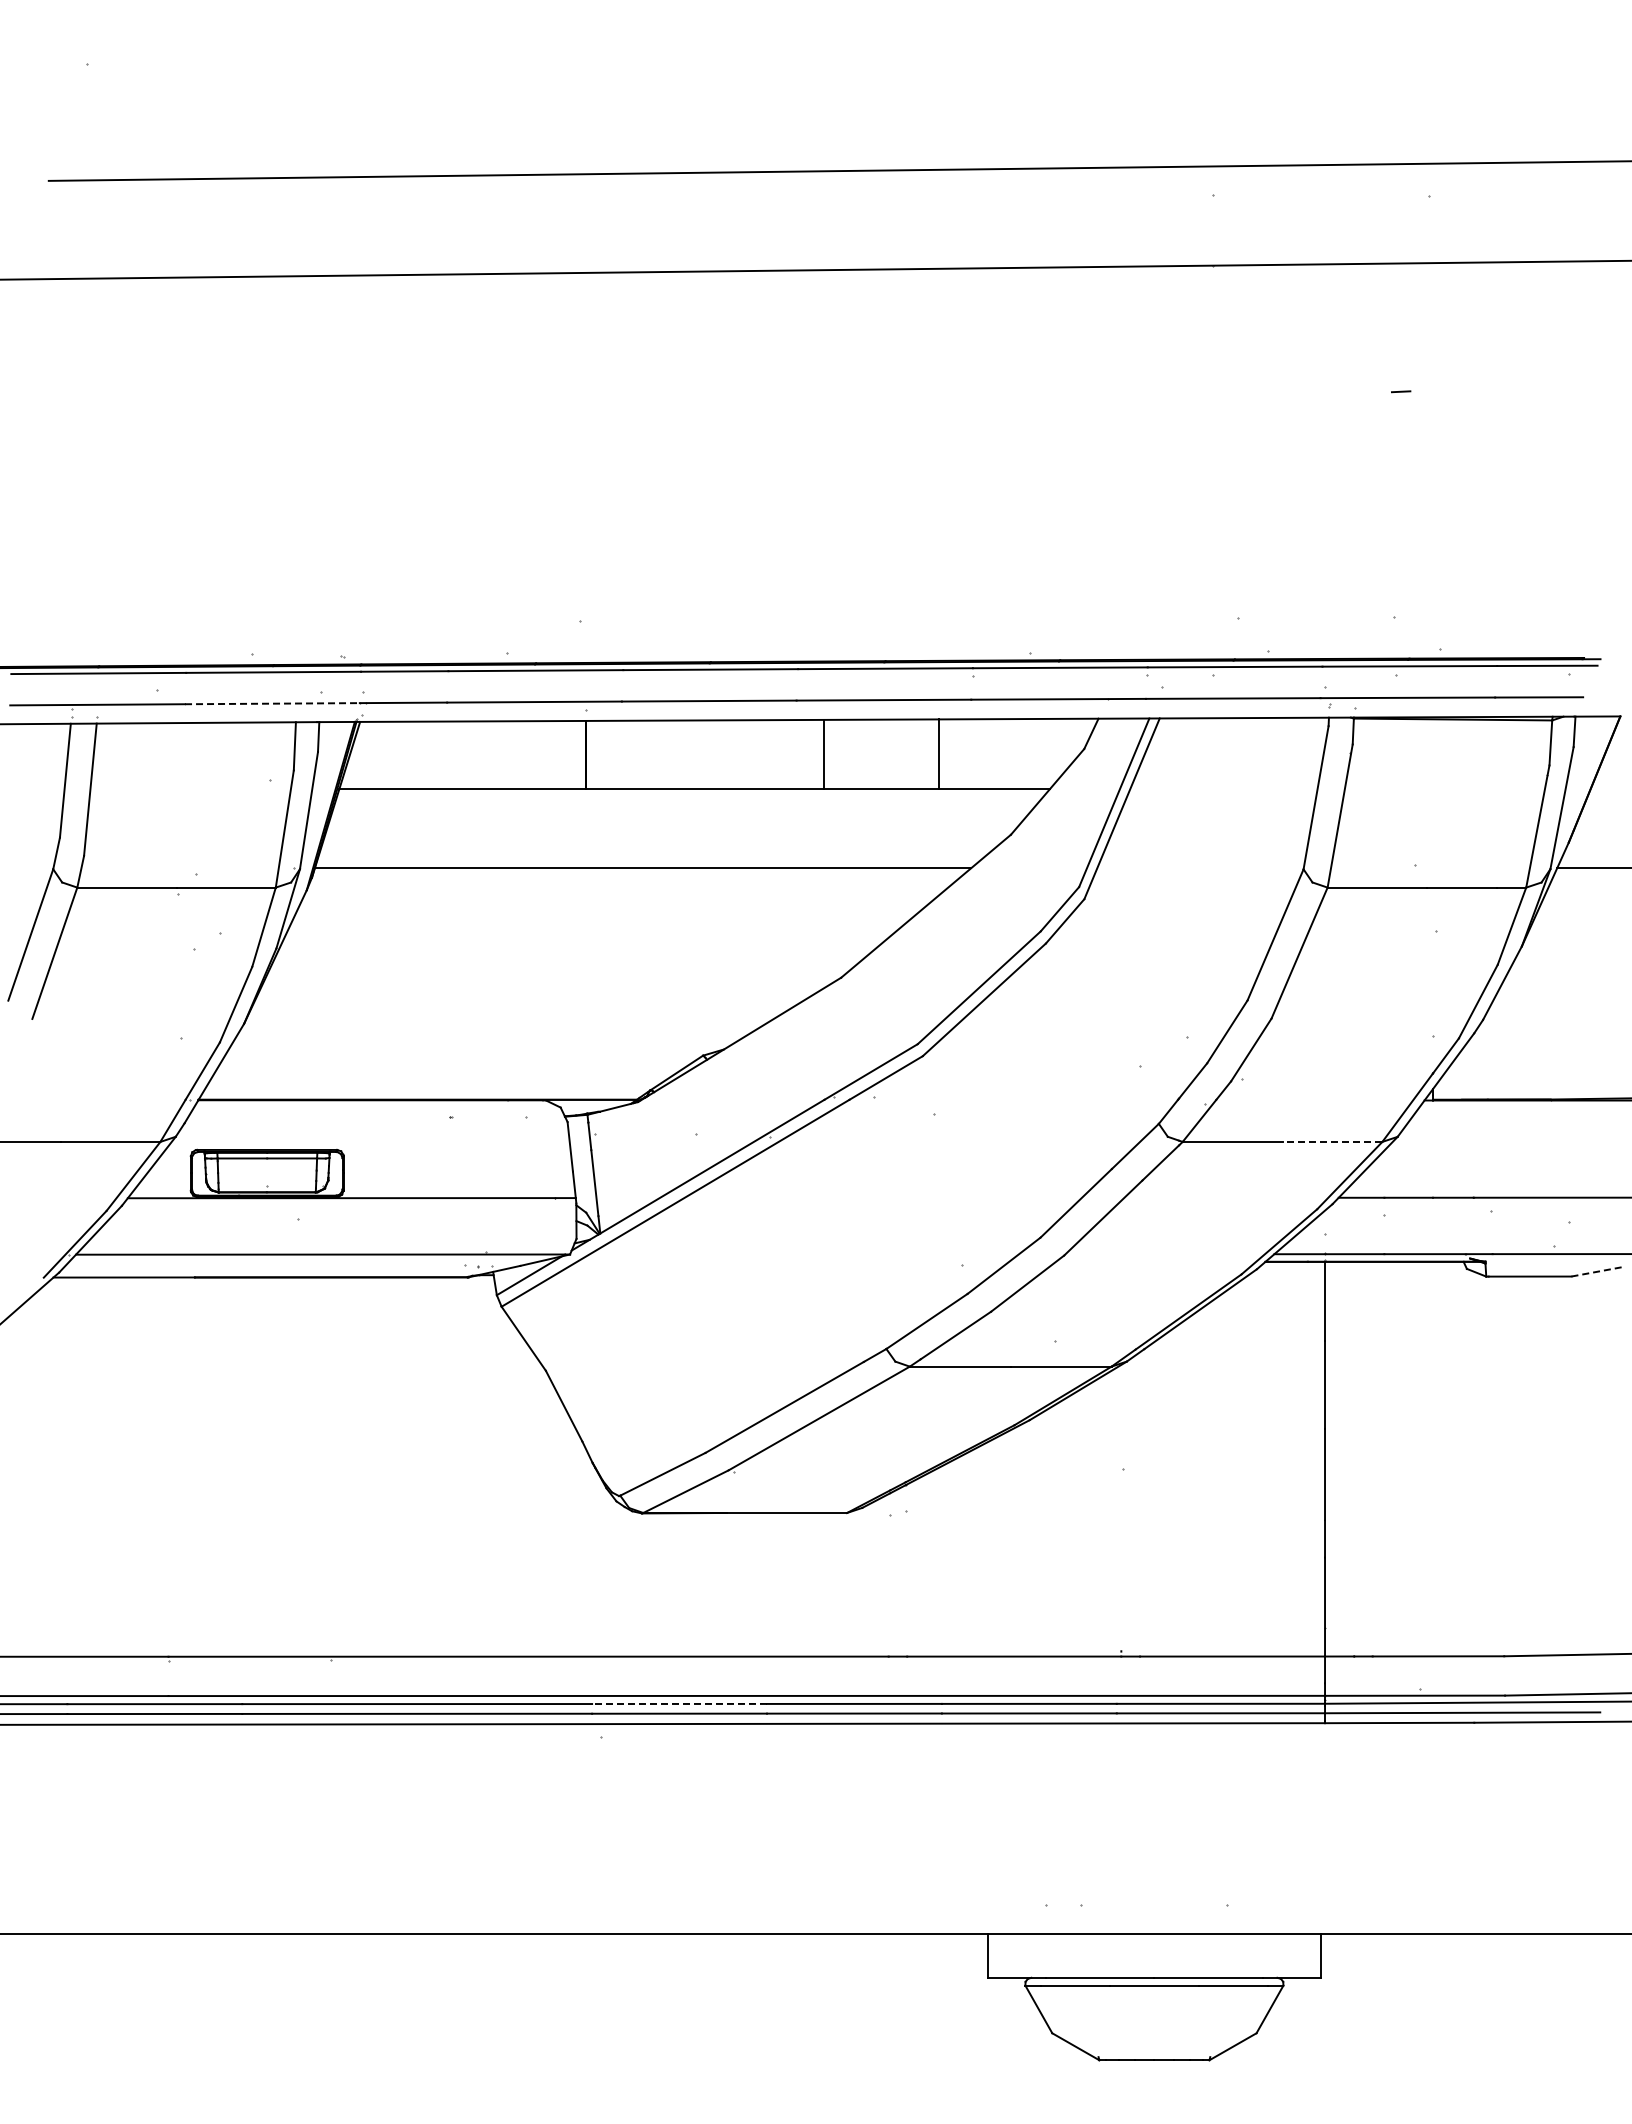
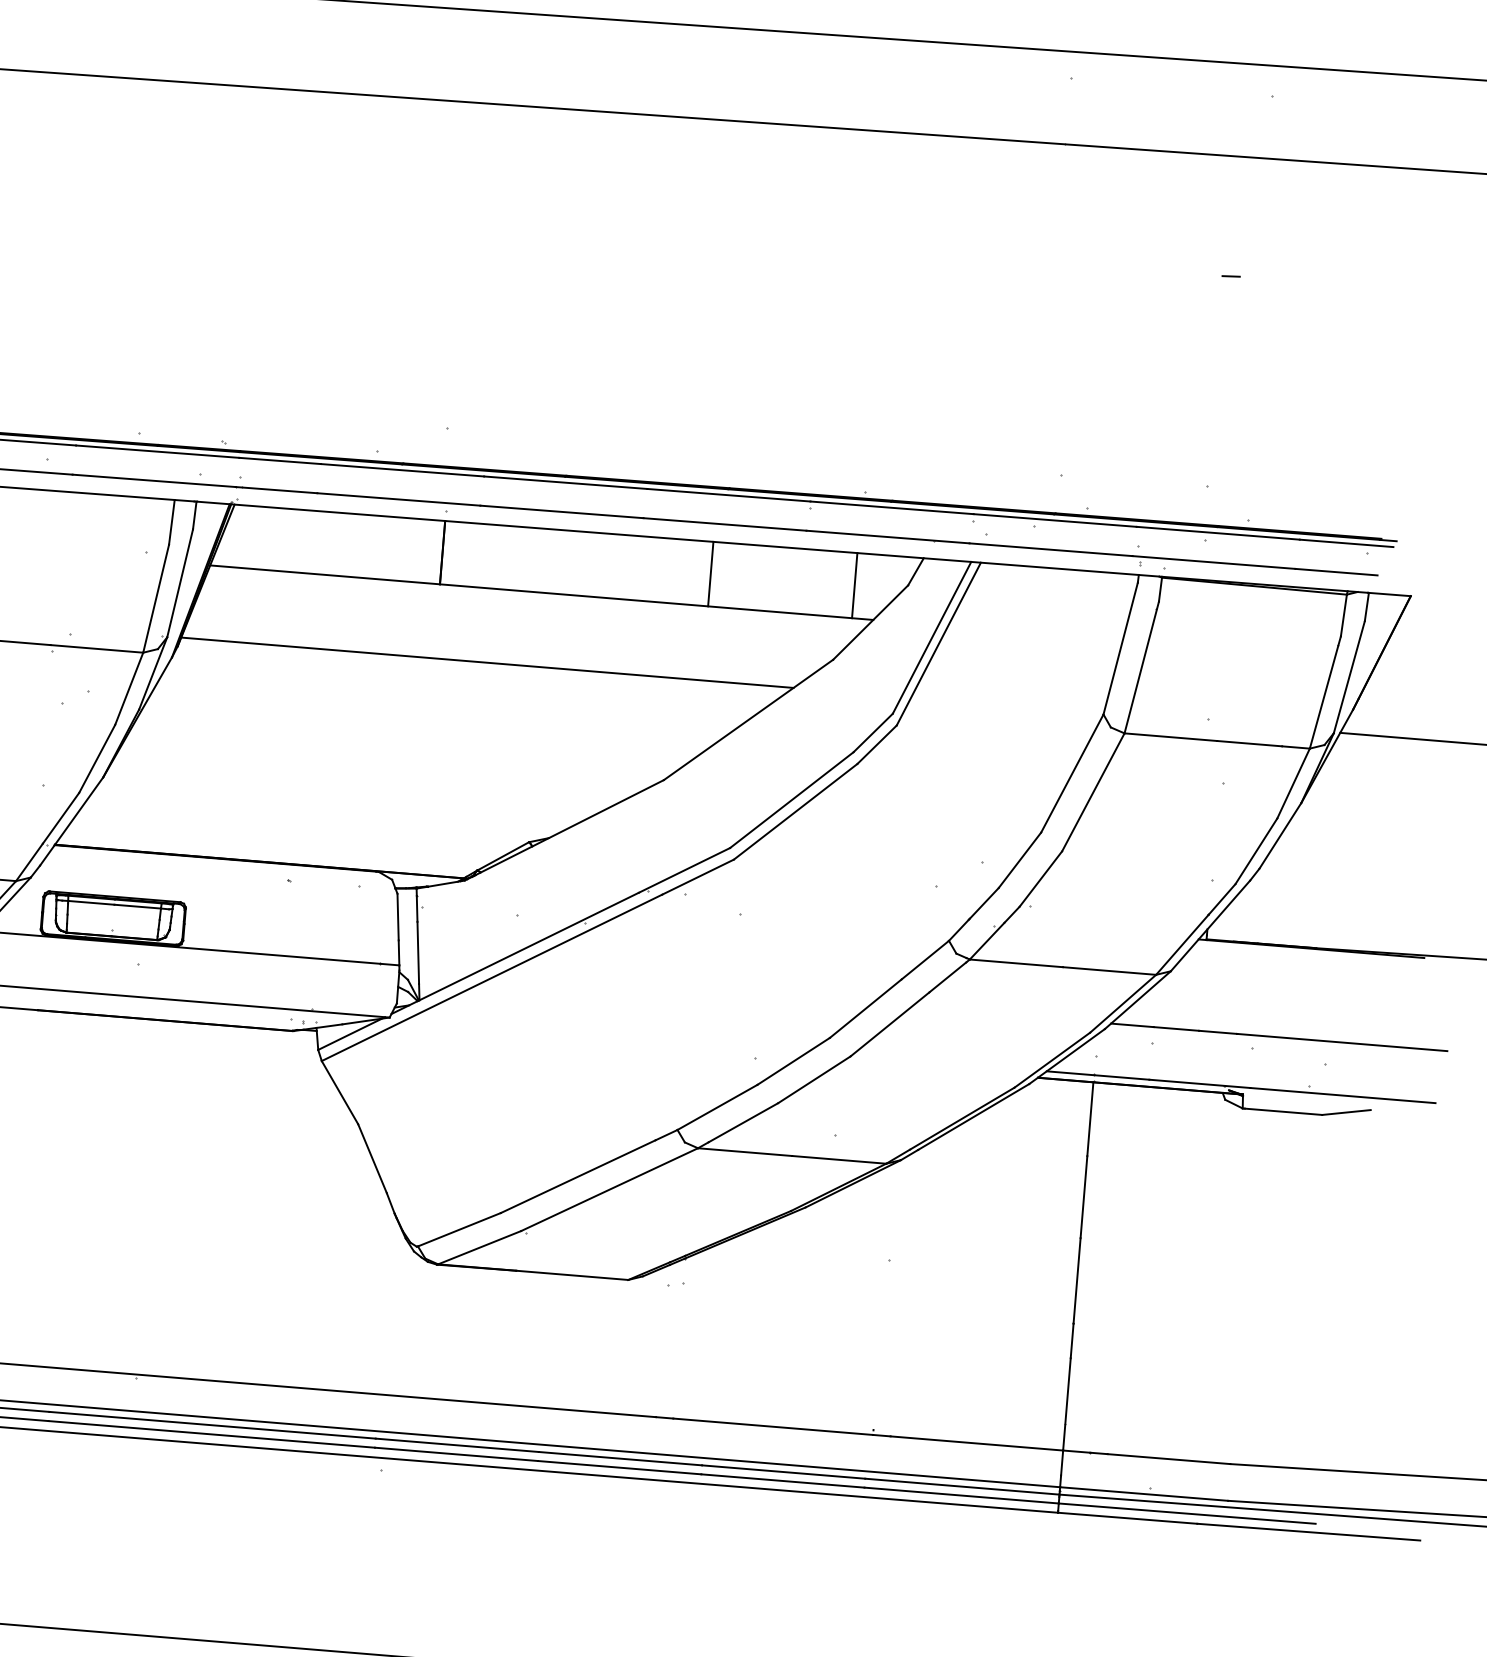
line: (272, 703) -> (154, 480), dashed -> solid
line: (824, 753) -> (711, 573), moved
line: (939, 753) -> (854, 585), moved
line: (1332, 1141) -> (1109, 970), dashed -> solid
line: (1597, 1271) -> (1346, 1112), dashed -> solid
line: (679, 1703) -> (457, 1444), dashed -> solid

